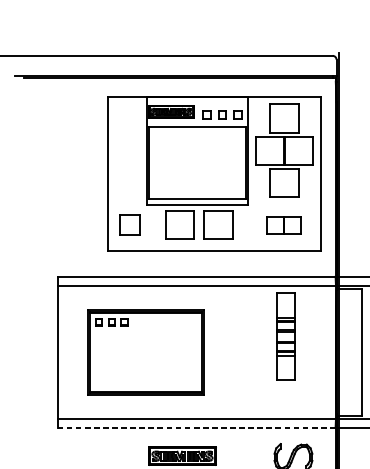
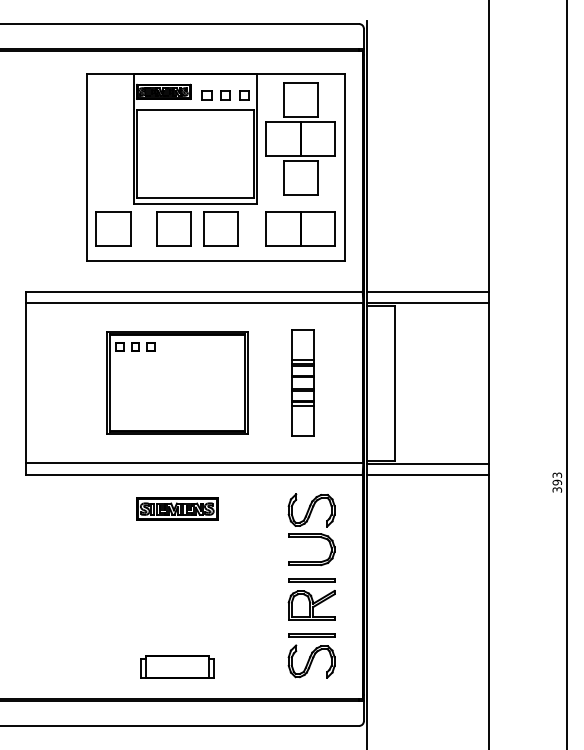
part: (129, 224) -> (113, 228), size x1.43
part: (284, 224) -> (300, 228), size x1.67
part: (285, 336) -> (302, 382), moved
part: (146, 351) -> (177, 382), moved
line: (196, 427) -> (194, 474), dashed -> solid

